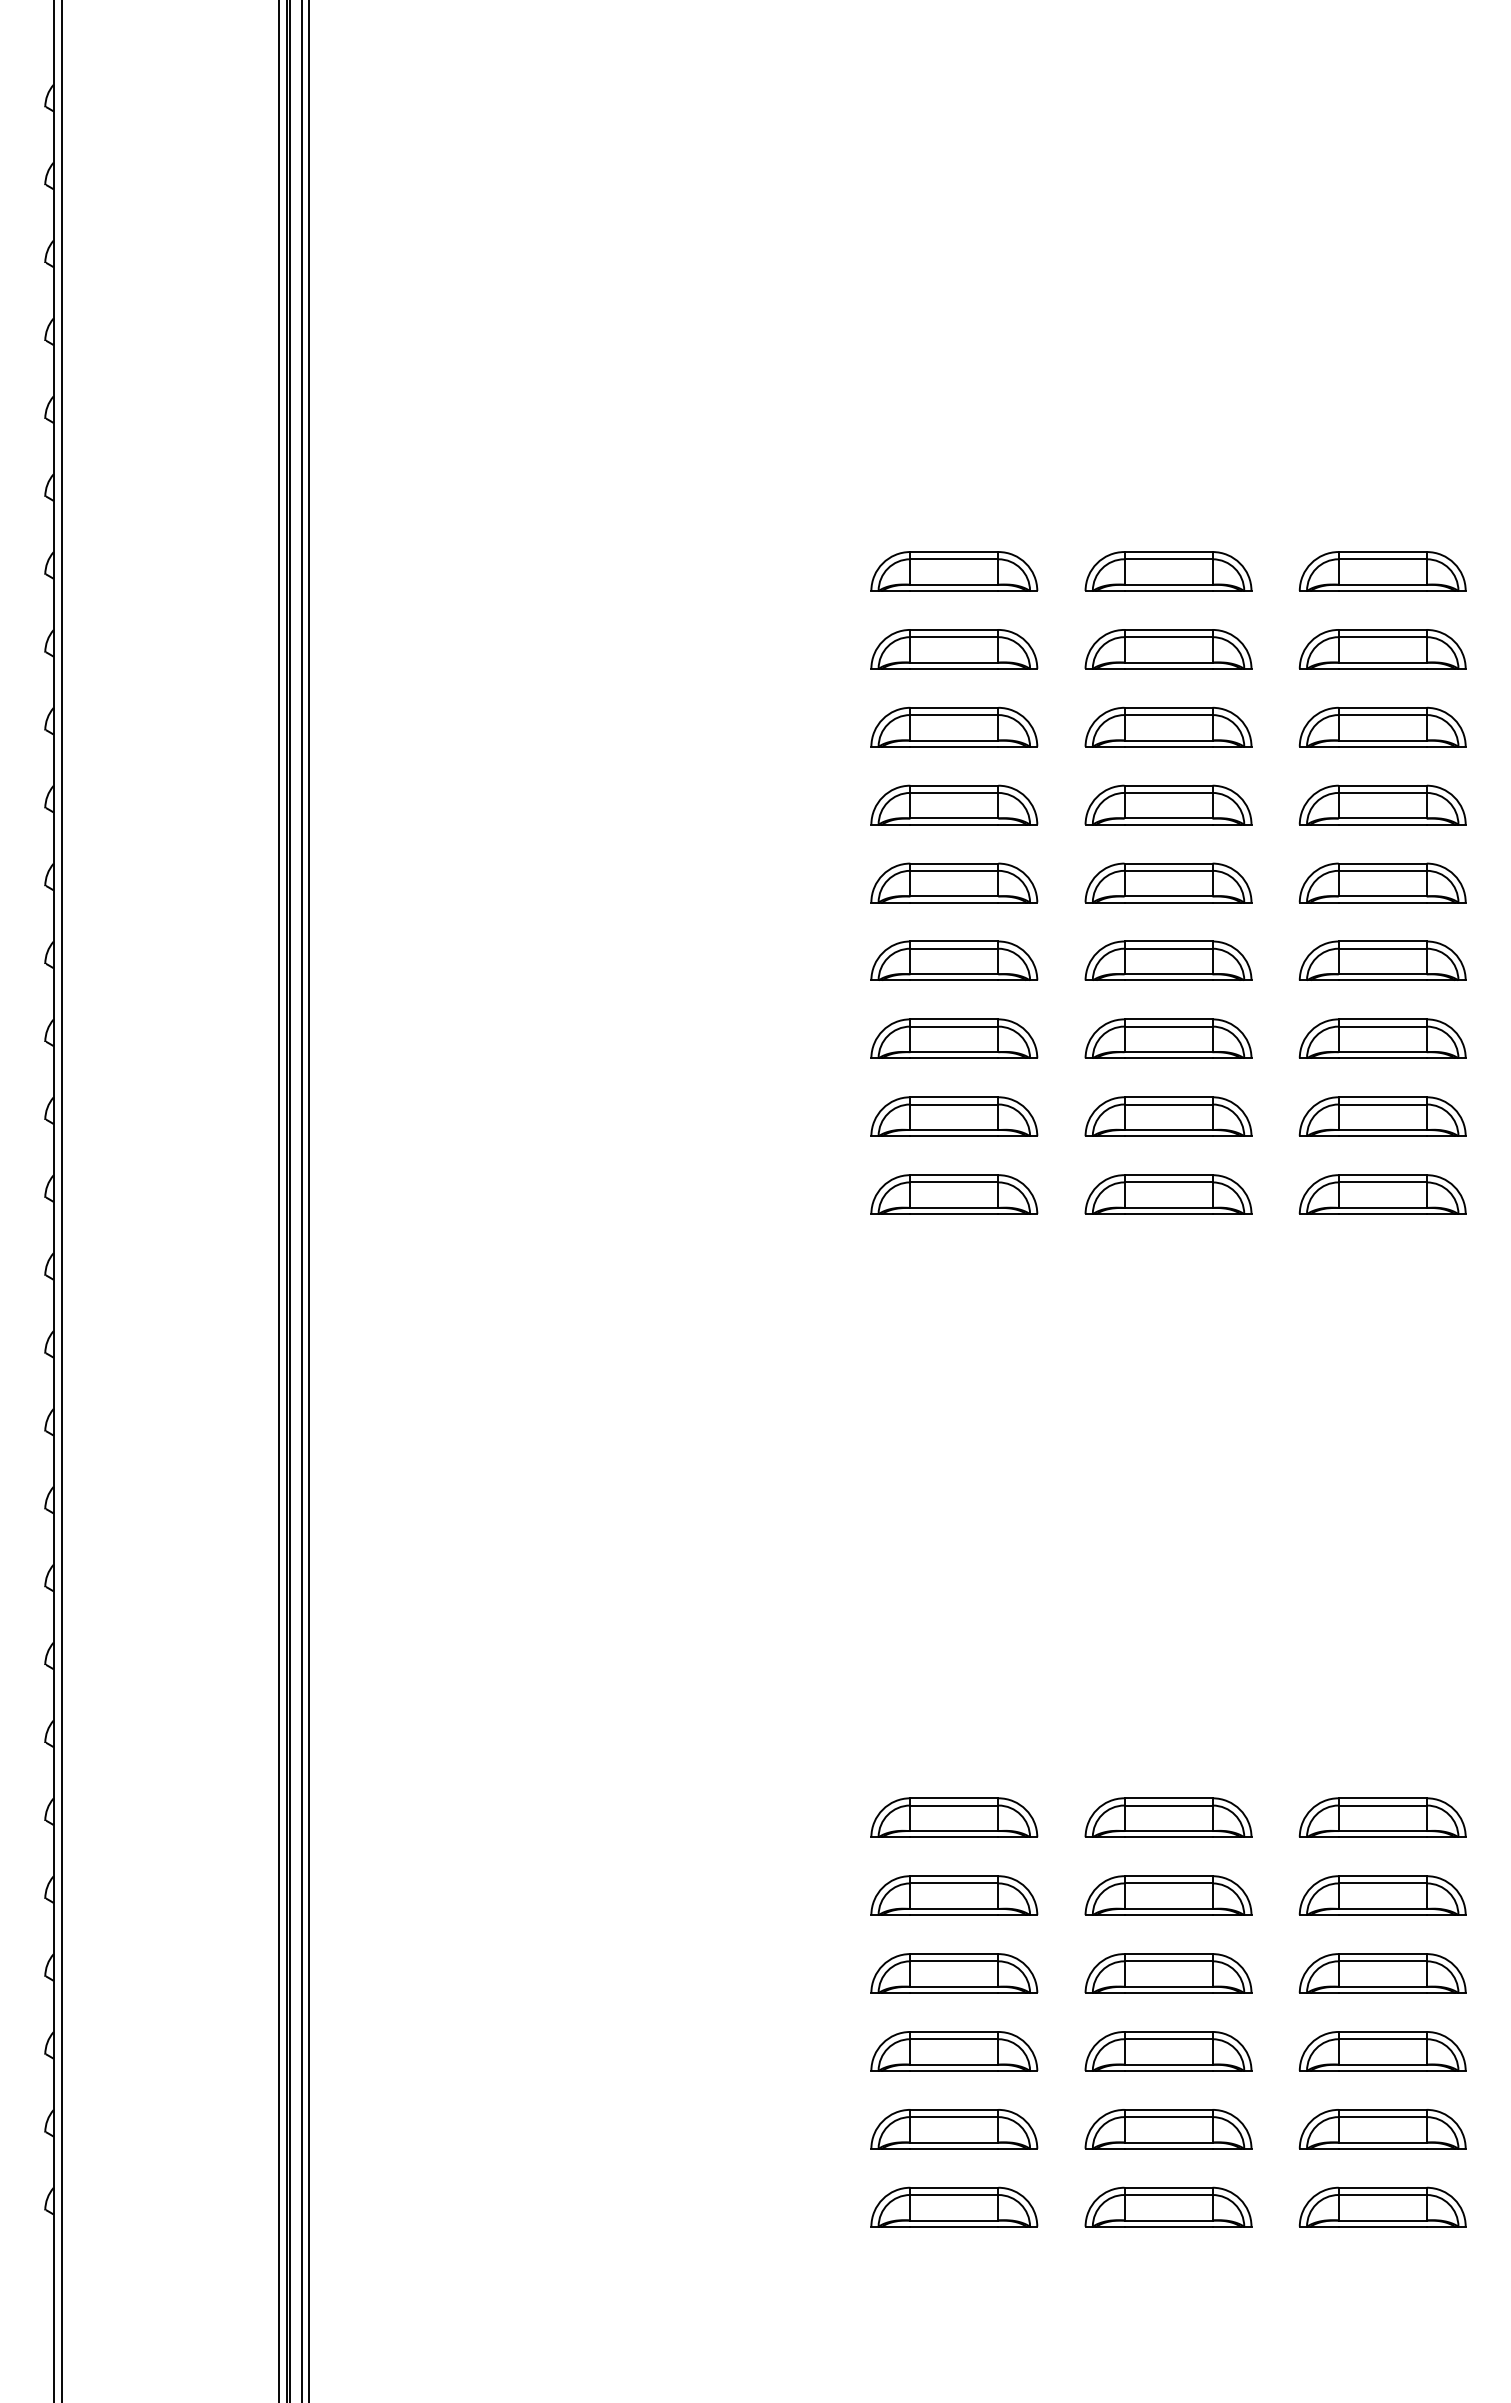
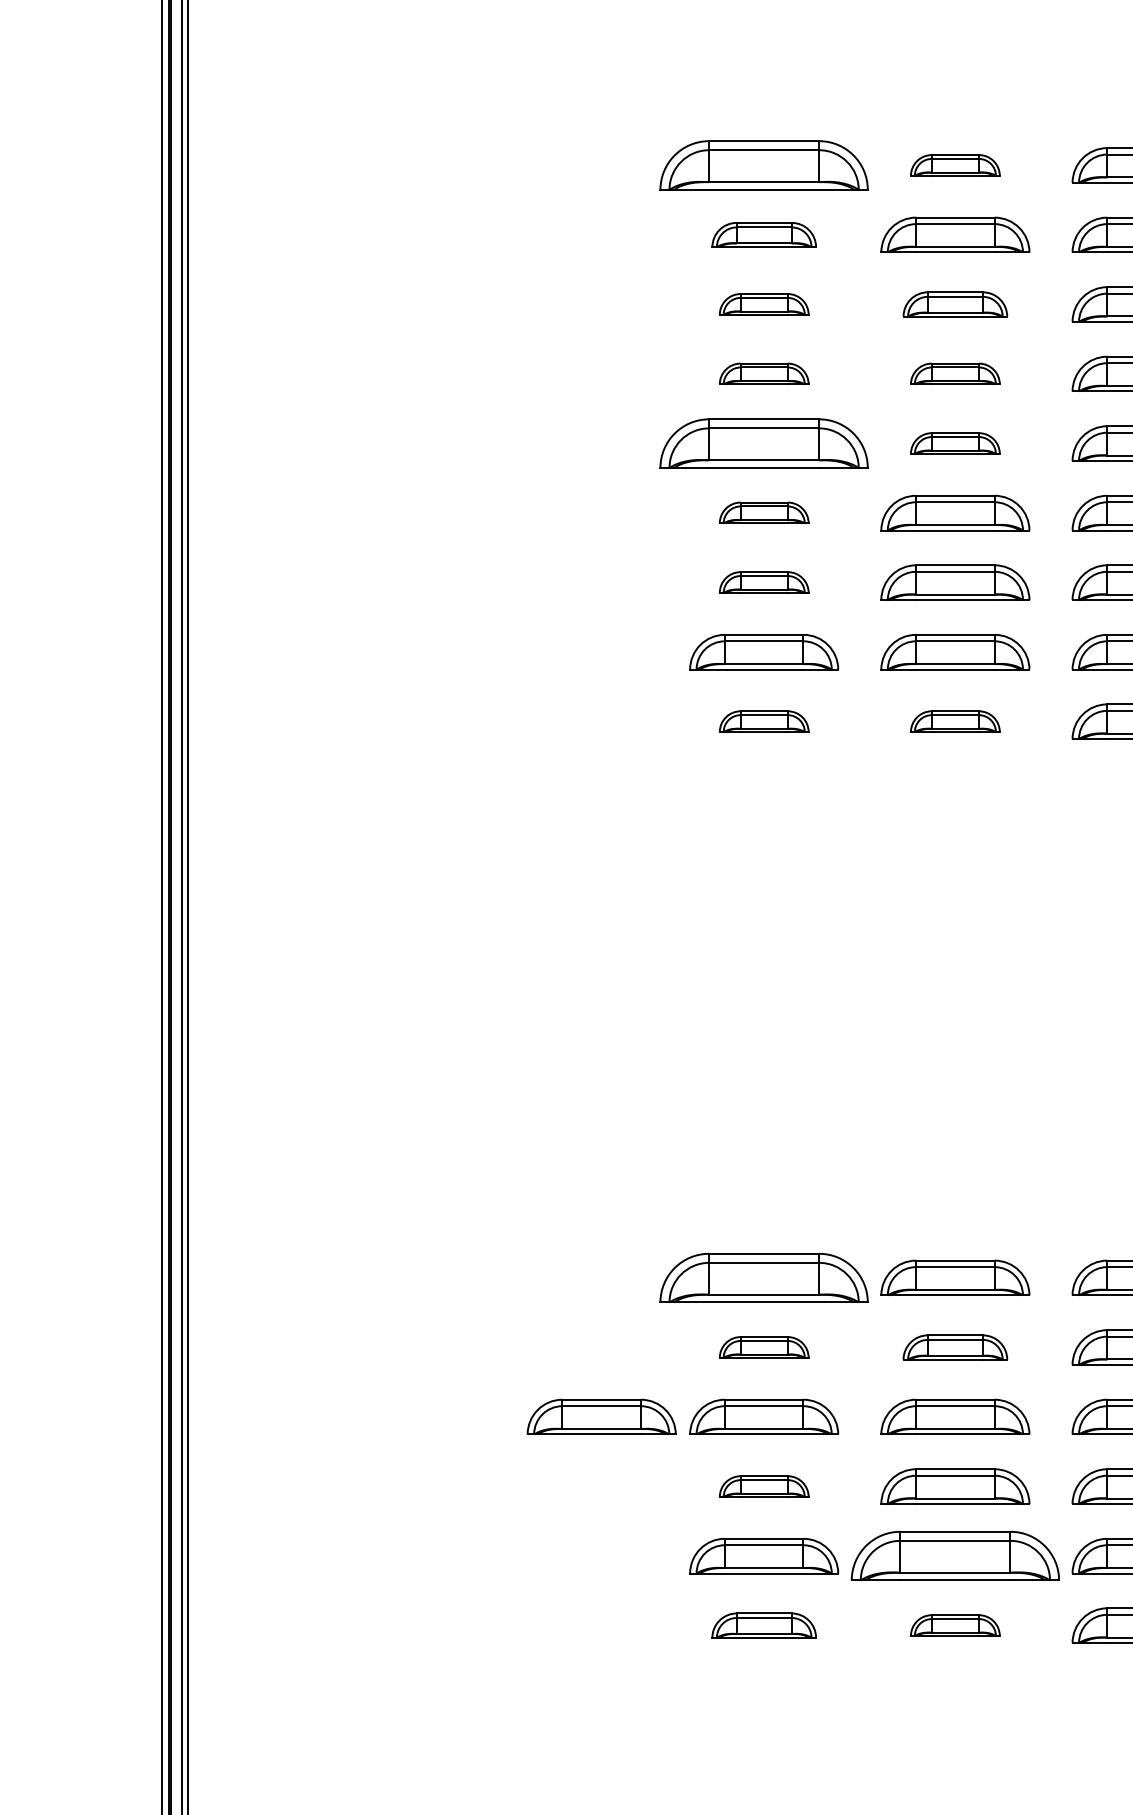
part: (954, 571) -> (764, 165), size x1.4
part: (1168, 571) -> (955, 165), size x0.6
part: (954, 649) -> (764, 235), size x0.7
part: (954, 726) -> (764, 303), size x0.6
part: (1168, 726) -> (955, 303), size x0.7
part: (954, 804) -> (764, 373), size x0.6
part: (1168, 804) -> (955, 373), size x0.6
part: (954, 882) -> (764, 443), size x1.4
part: (1168, 882) -> (955, 443), size x0.6
part: (954, 960) -> (764, 512), size x0.6
part: (954, 1038) -> (764, 582), size x0.6
part: (954, 1194) -> (764, 721), size x0.6
part: (1168, 1194) -> (955, 721), size x0.6
part: (954, 1817) -> (764, 1277), size x1.4
part: (954, 1895) -> (764, 1347), size x0.6
part: (1168, 1895) -> (955, 1347), size x0.7
part: (772, 1973) -> (601, 1417), added
part: (954, 2051) -> (764, 1486), size x0.6
part: (1168, 2129) -> (955, 1556), size x1.4
part: (954, 2206) -> (764, 1625), size x0.7
part: (1168, 2206) -> (955, 1625), size x0.6

